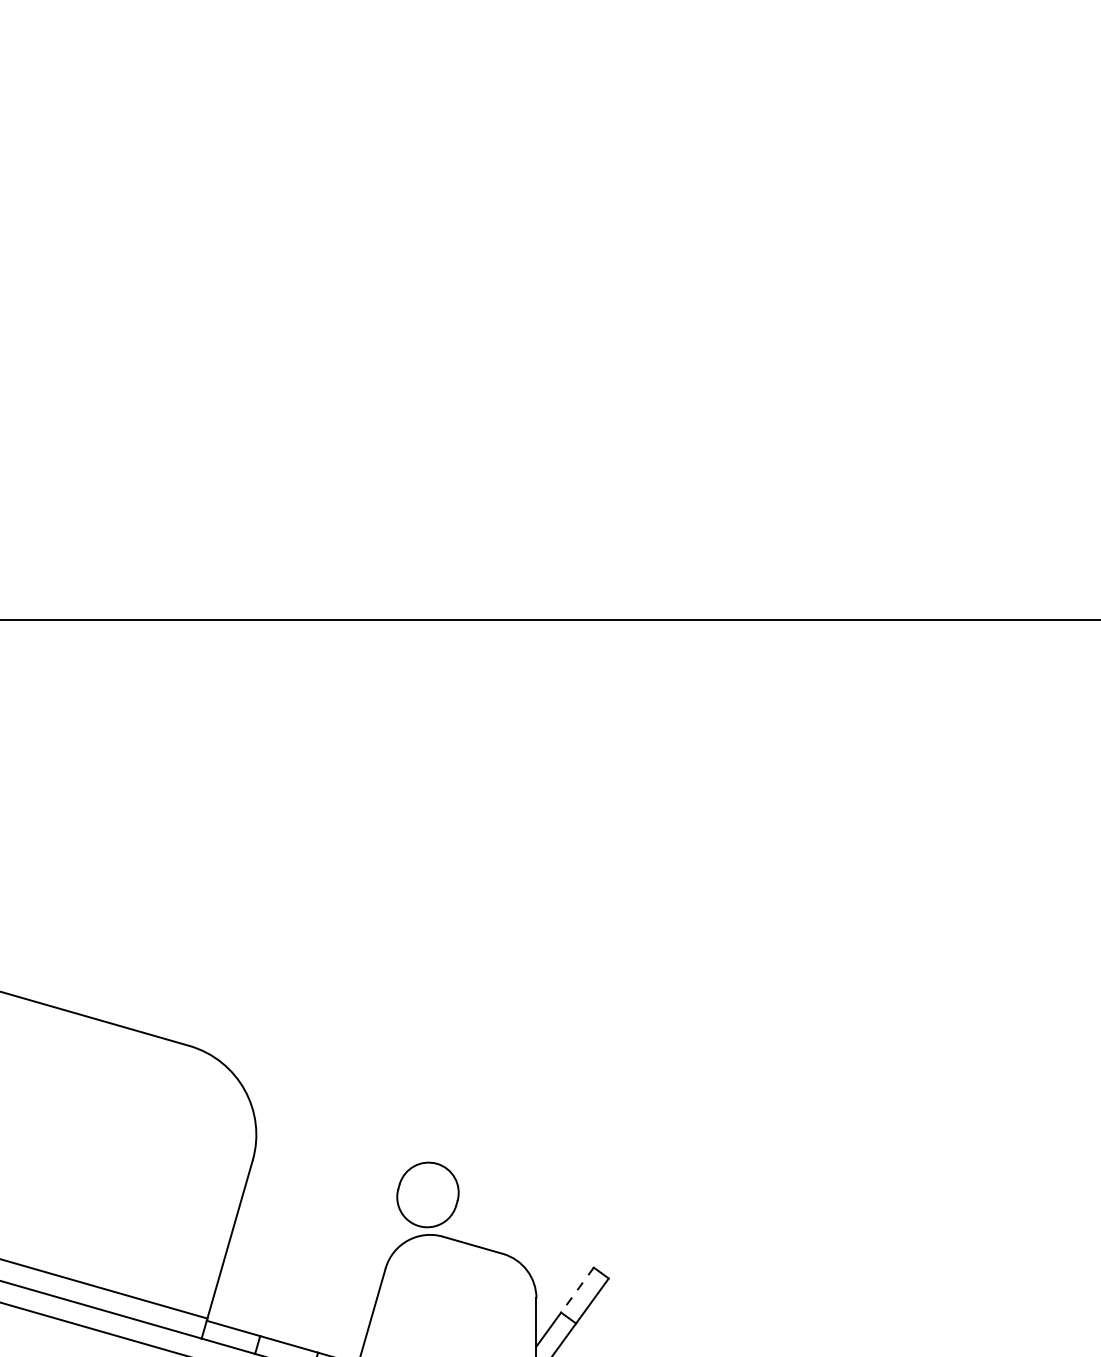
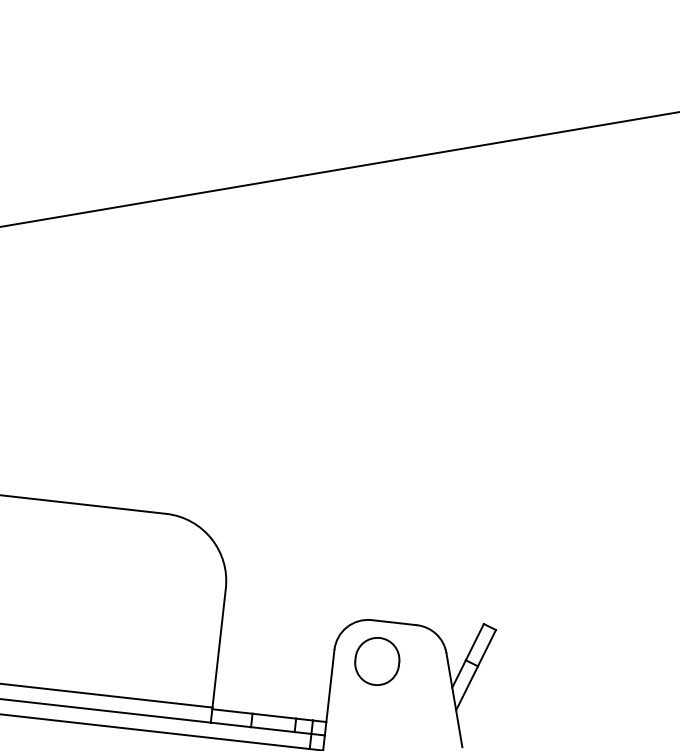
part: (427, 1194) -> (376, 661), moved
line: (577, 1290) -> (474, 642), dashed -> solid

